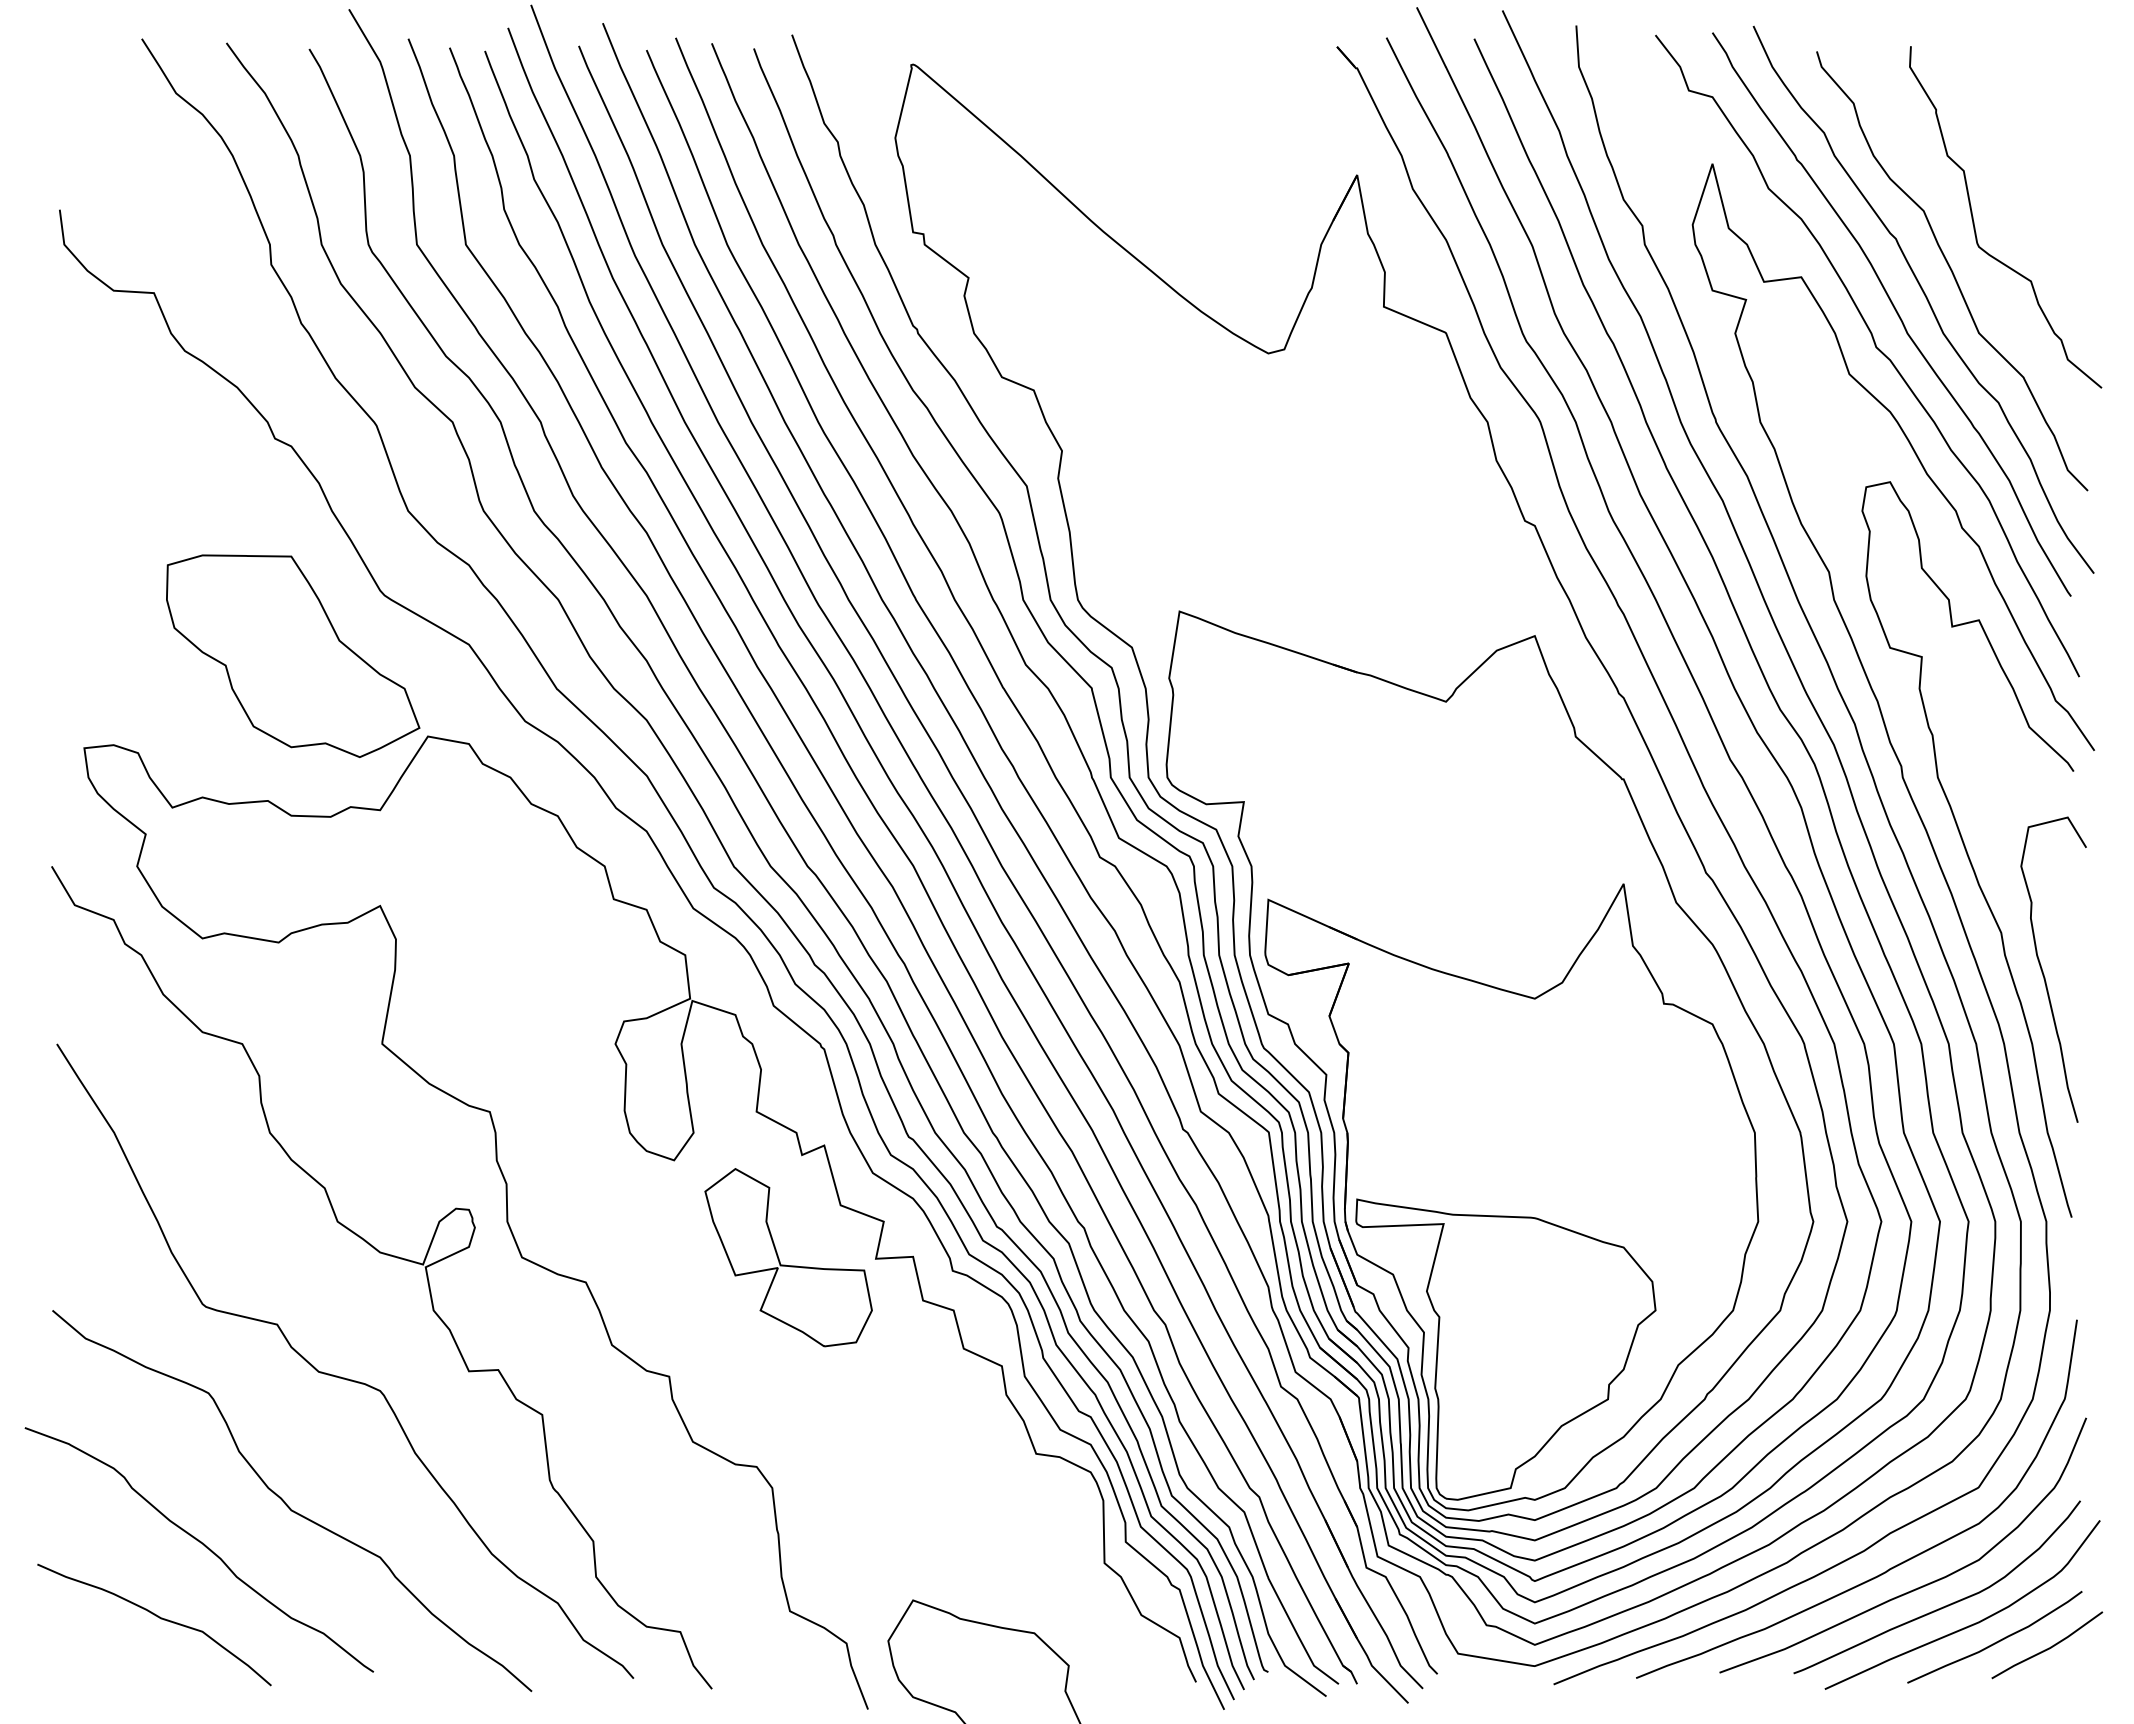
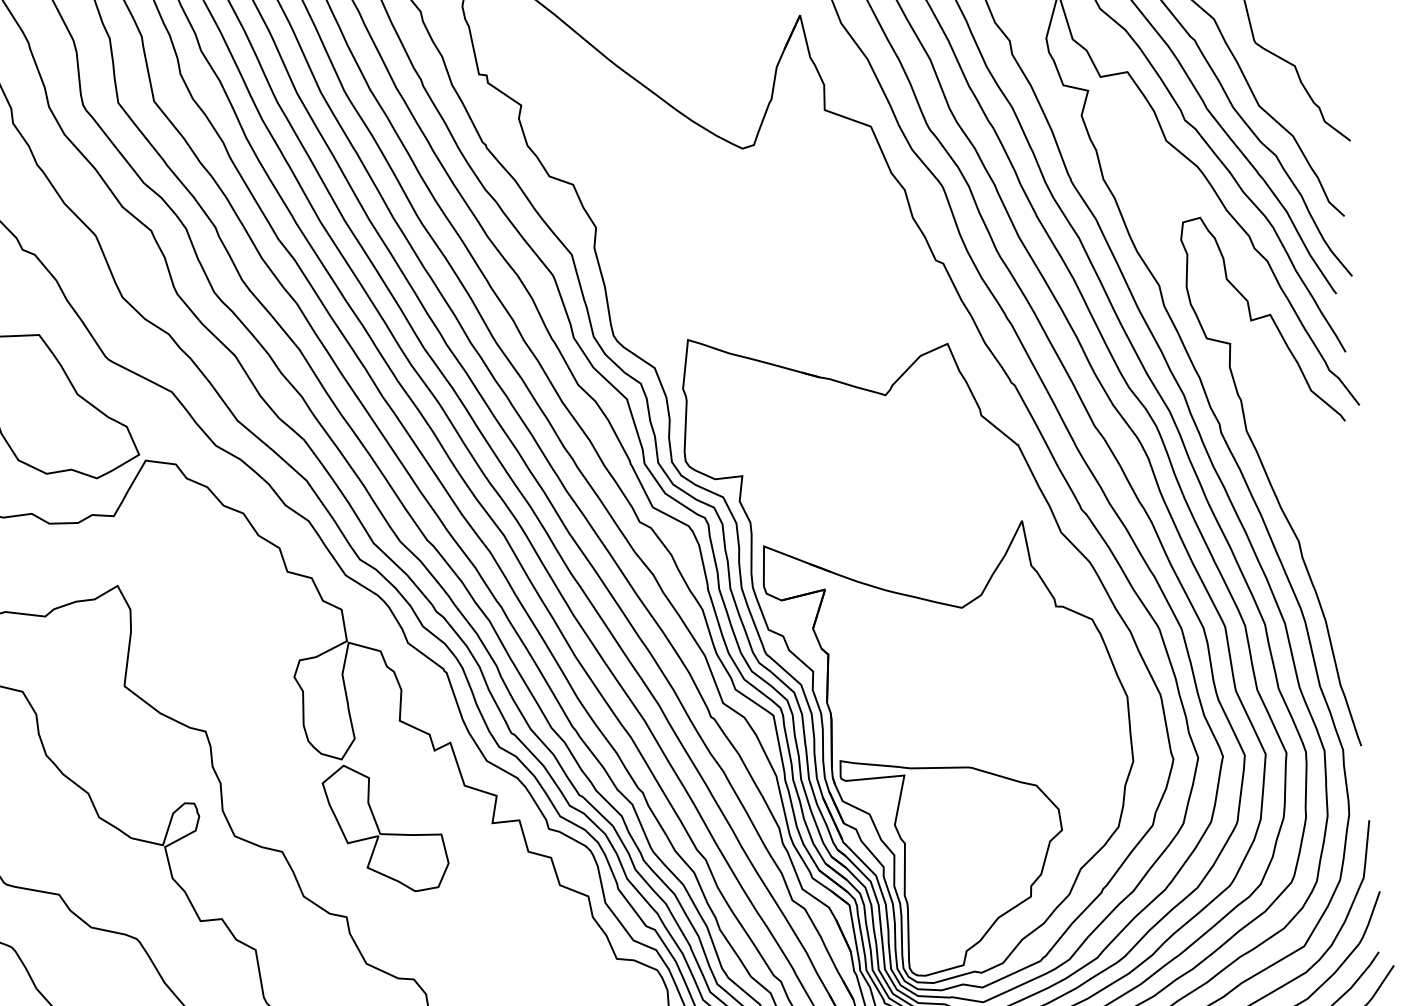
curve: (2043, 971) -> (1331, 568), removed
part: (785, 1264) -> (383, 833), moved

